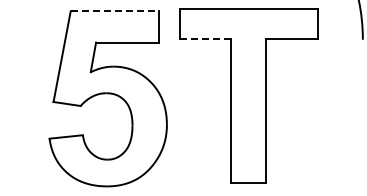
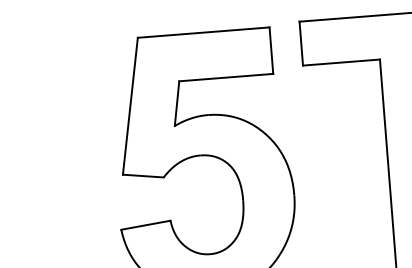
line: (115, 11) -> (204, 32), dashed -> solid
line: (205, 38) -> (341, 62), dashed -> solid

